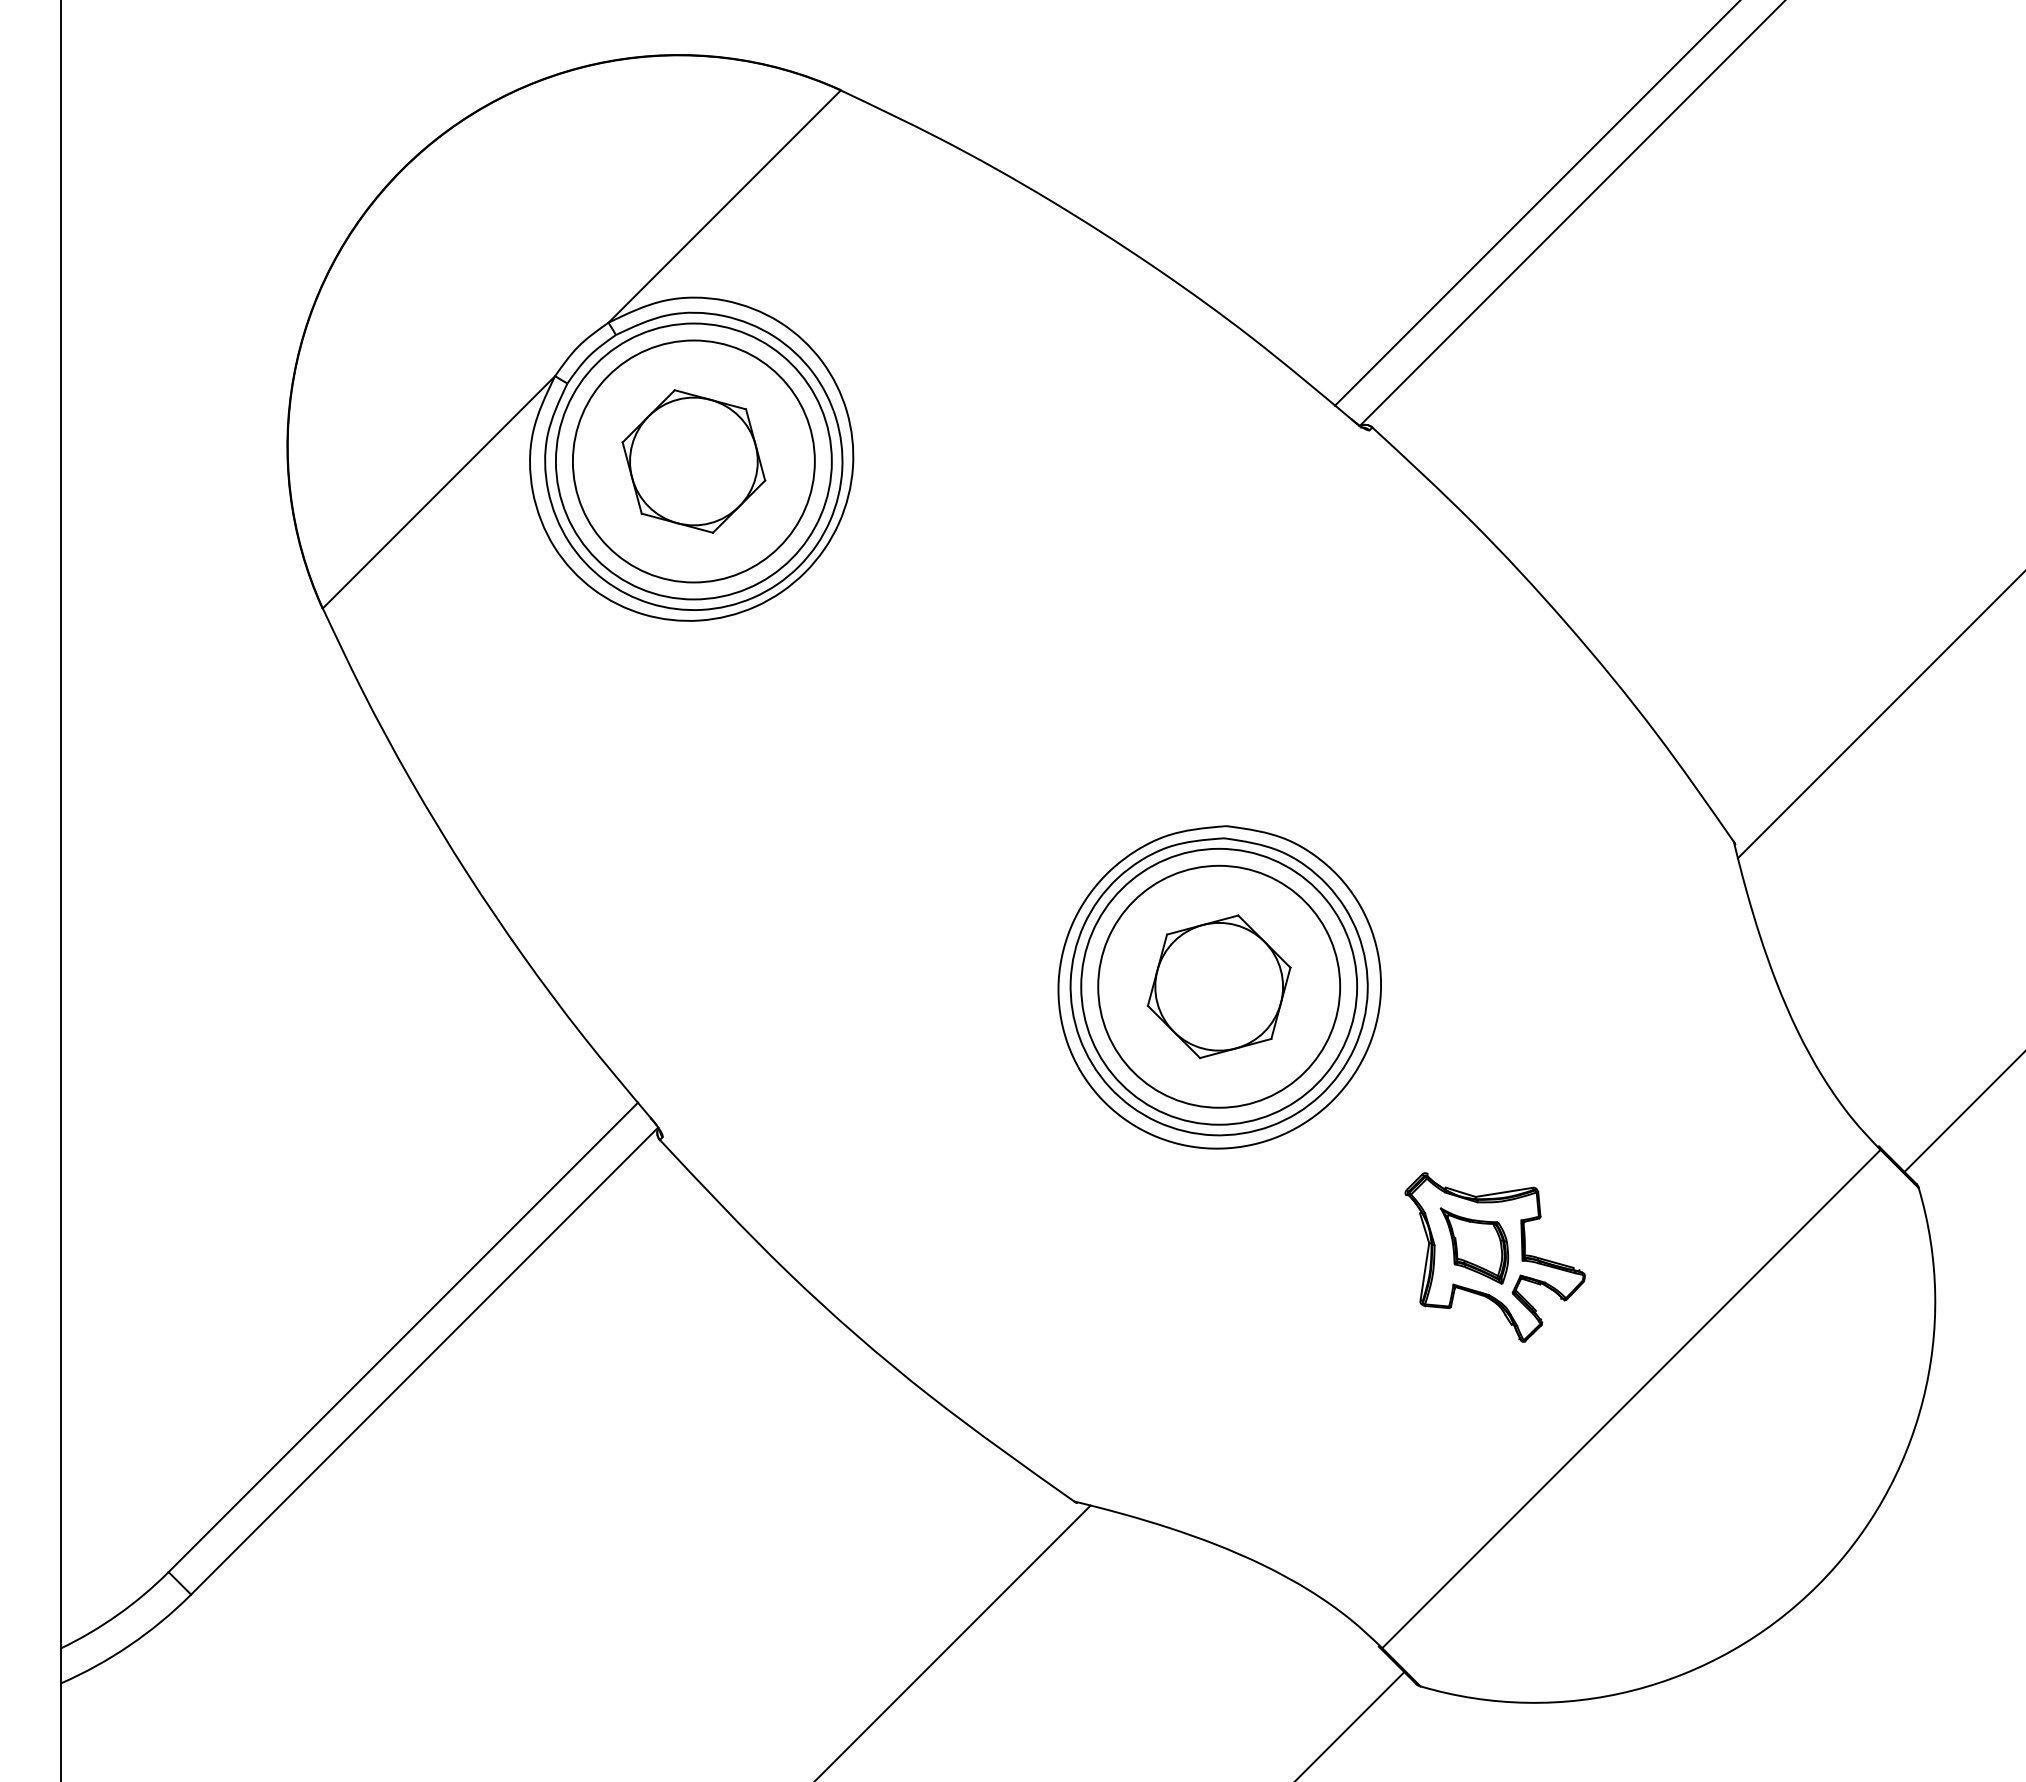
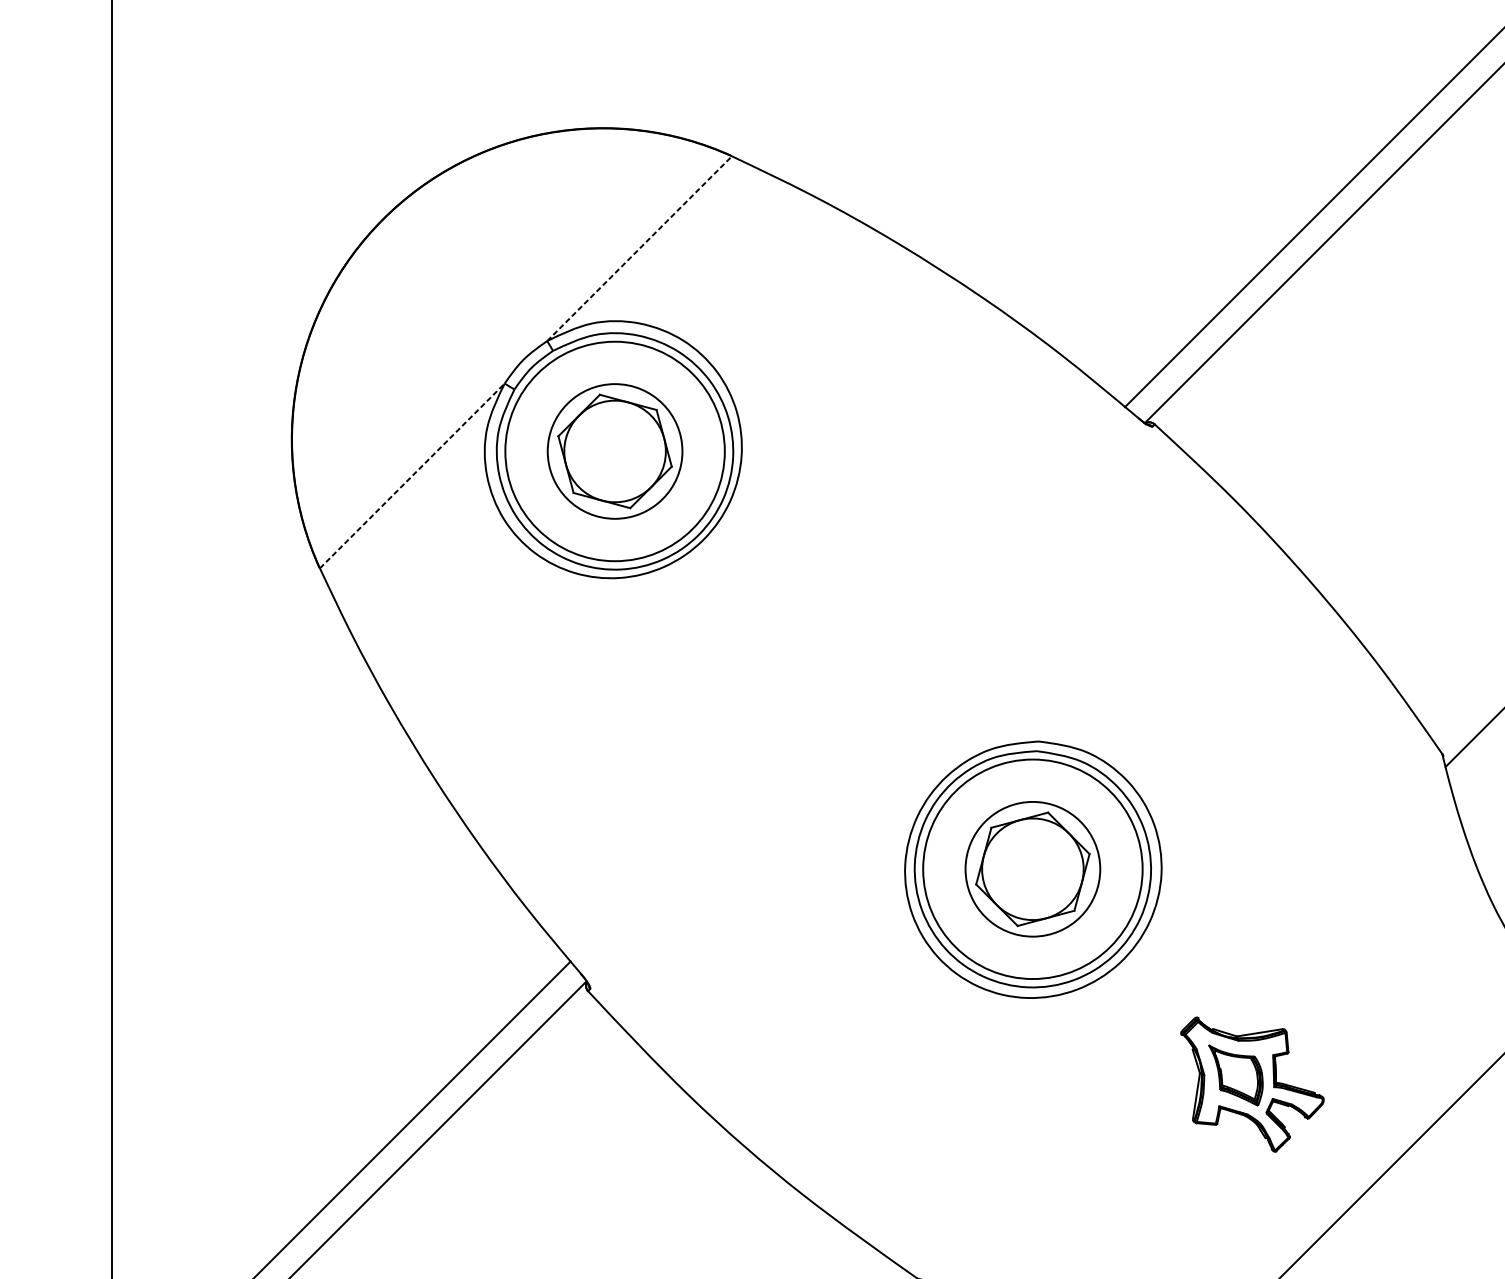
line: (725, 206) -> (640, 248), solid -> dashed
circle: (693, 461) -> (614, 451), size x0.7
line: (439, 491) -> (412, 475), solid -> dashed
circle: (1219, 986) -> (1033, 869), size x0.7

